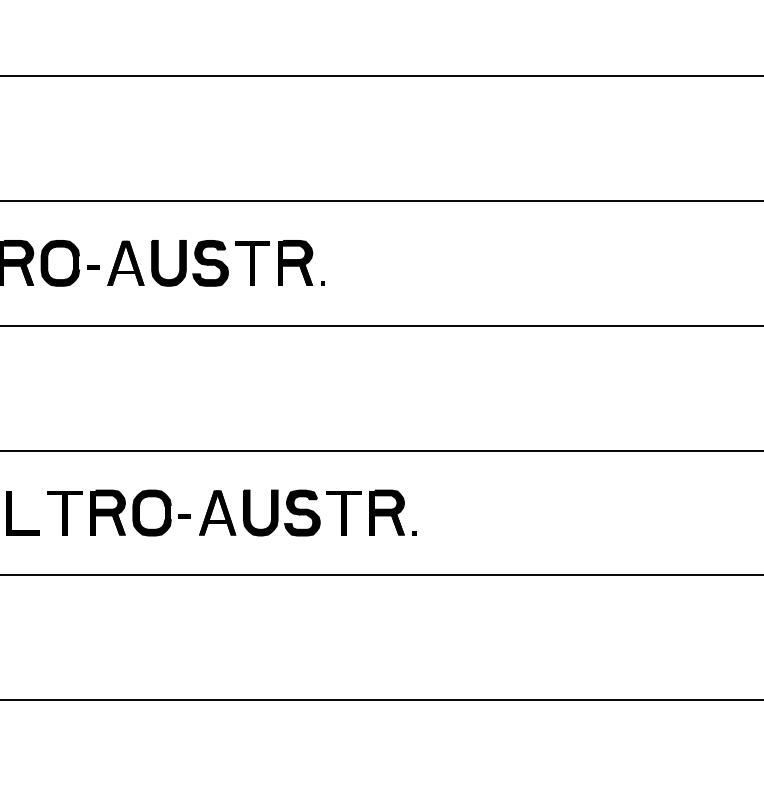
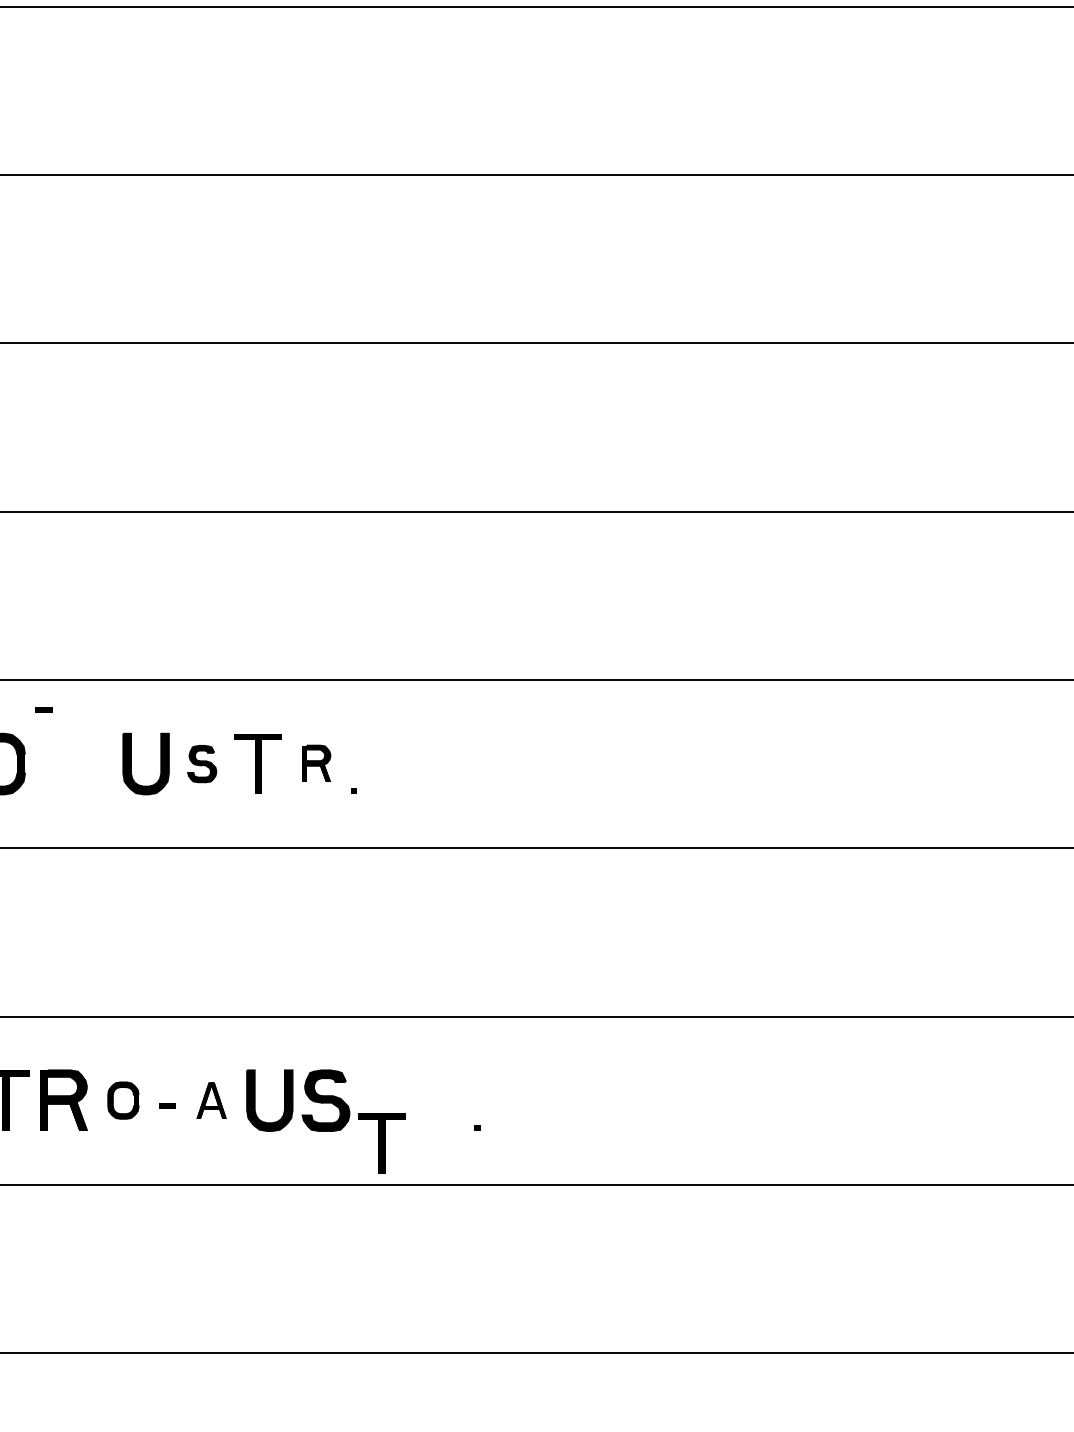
part: (126, 262) -> (88, 763), removed
part: (210, 262) -> (201, 763), size x0.6
part: (295, 262) -> (316, 763), size x0.6
part: (92, 266) -> (43, 709), moved
part: (152, 512) -> (123, 1100), size x0.6
part: (217, 512) -> (211, 1100), size x0.6
part: (343, 512) -> (381, 1143), moved
part: (387, 512) -> (440, 1099), removed

